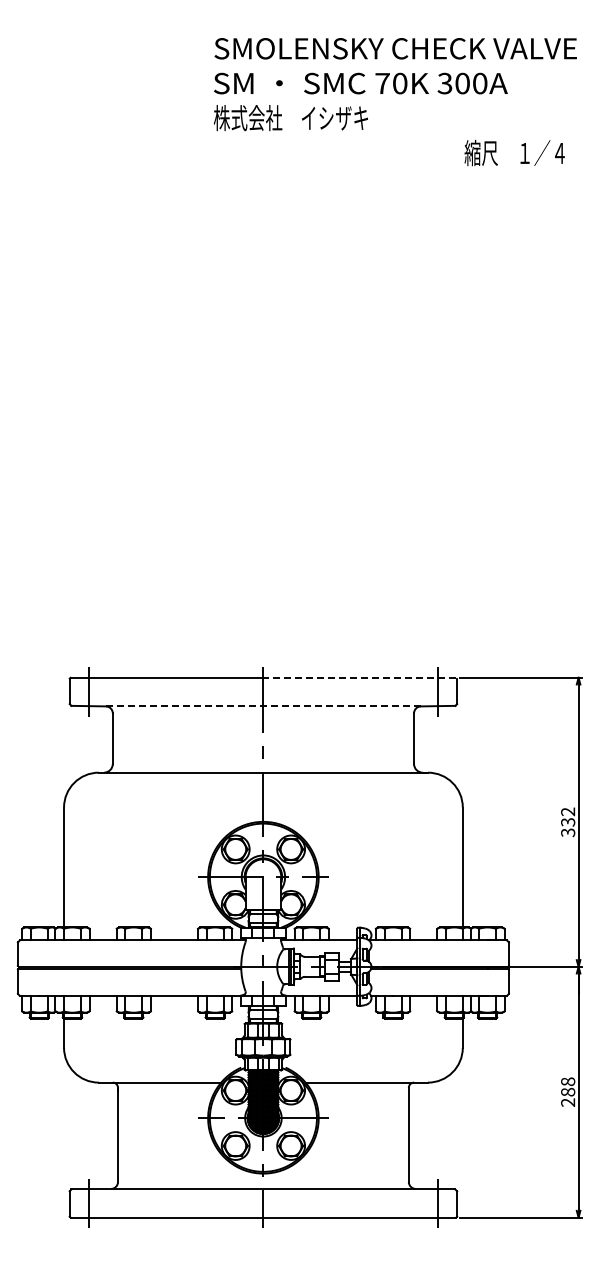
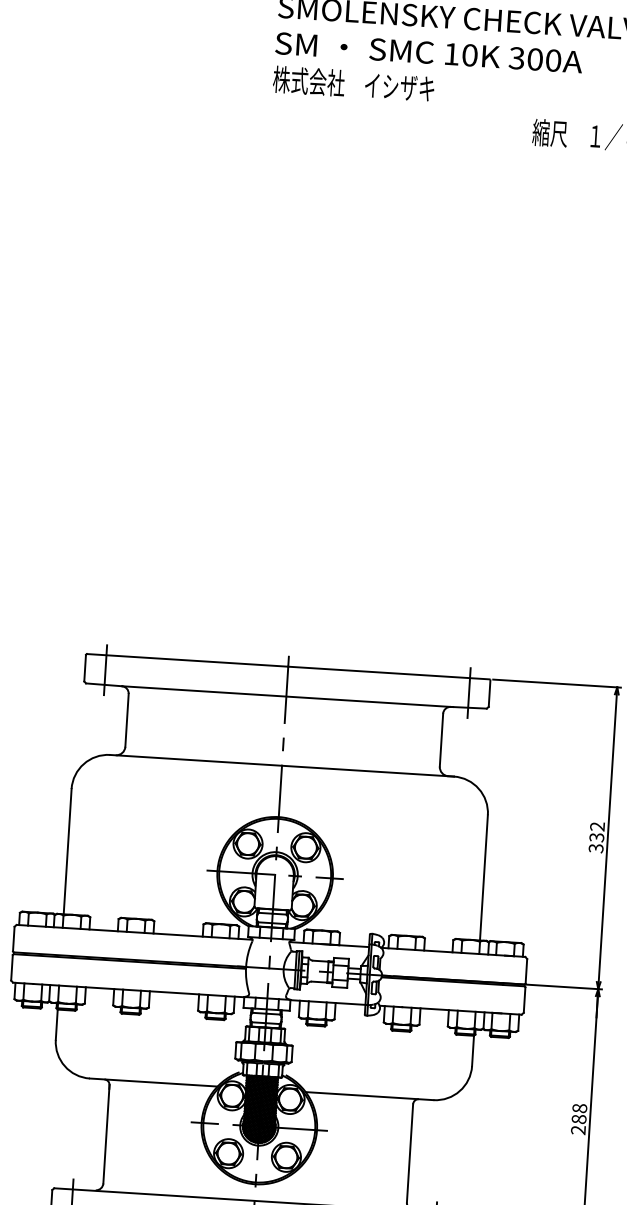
text: (382, 83) -> (451, 54), 70K -> 10K
line: (359, 677) -> (388, 672), dashed -> solid
line: (264, 706) -> (287, 696), dashed -> solid

